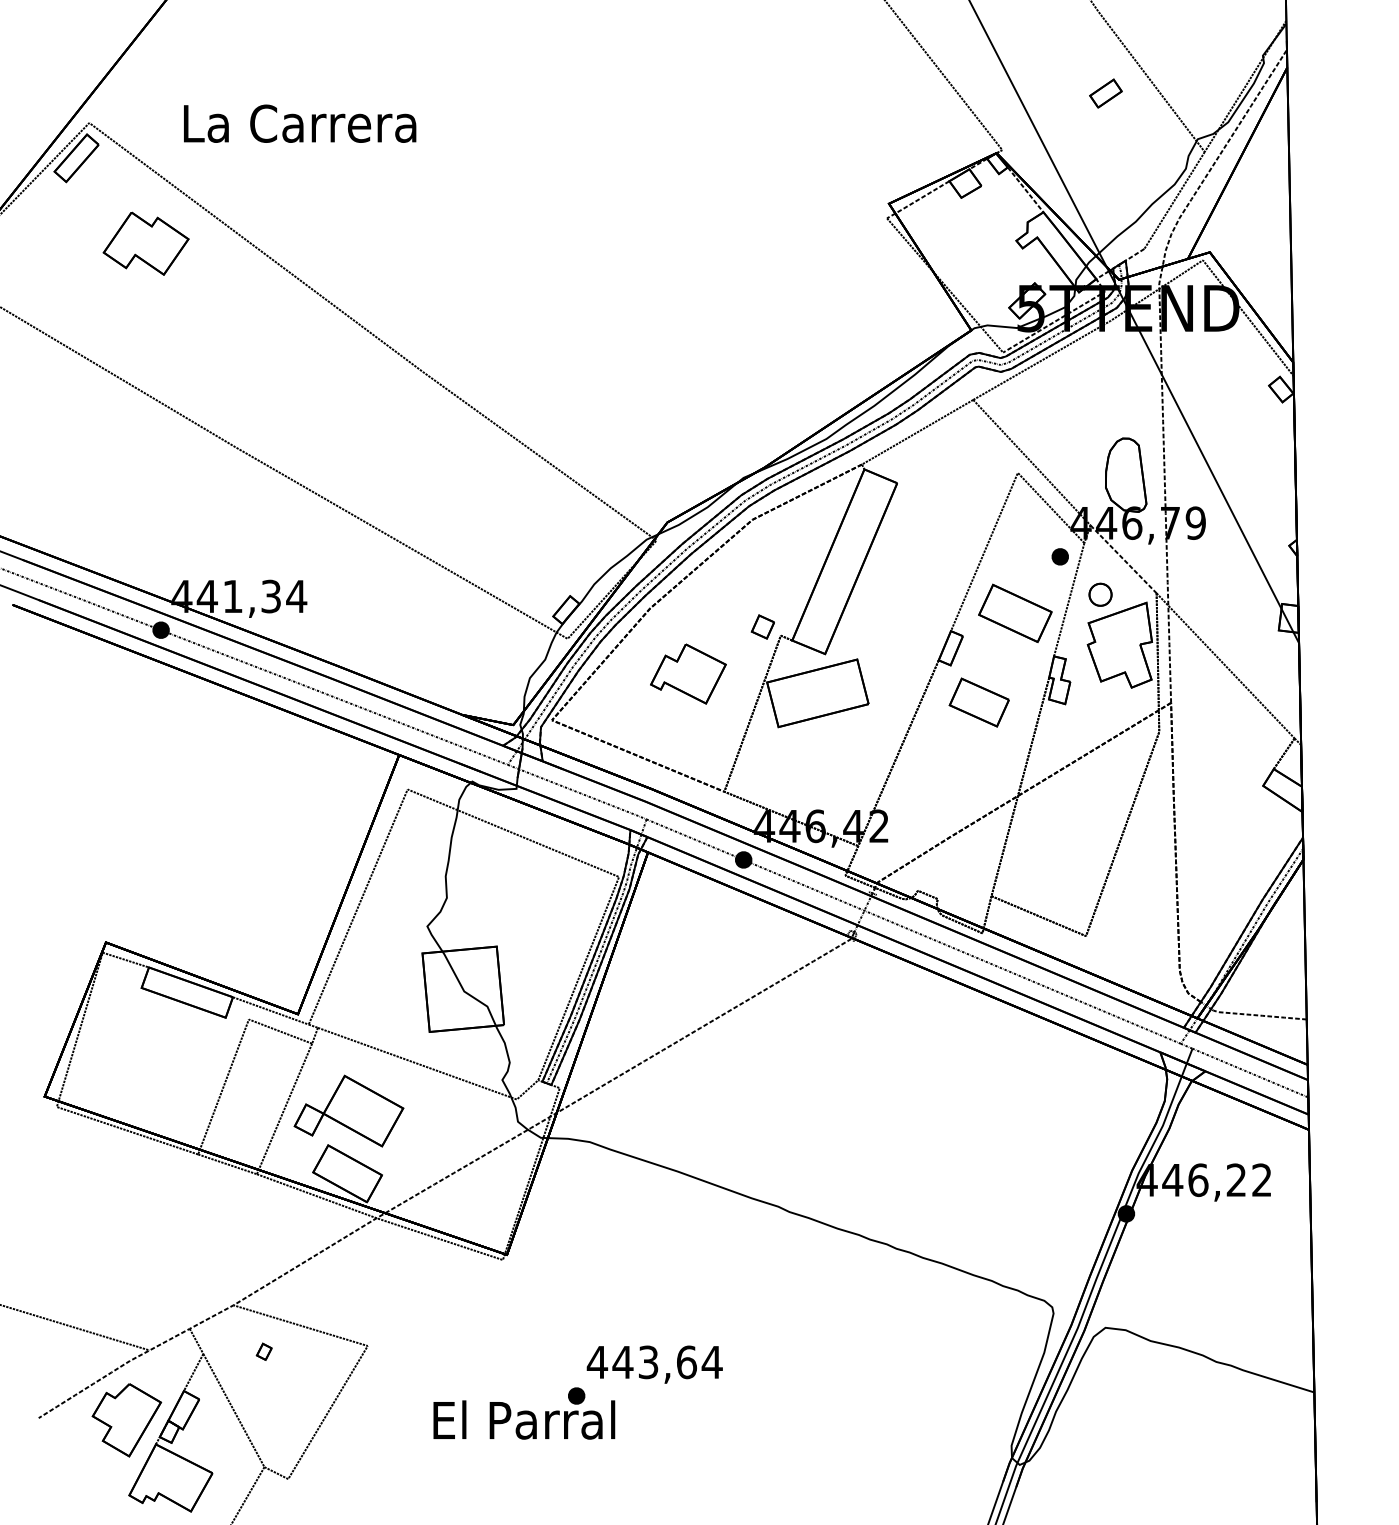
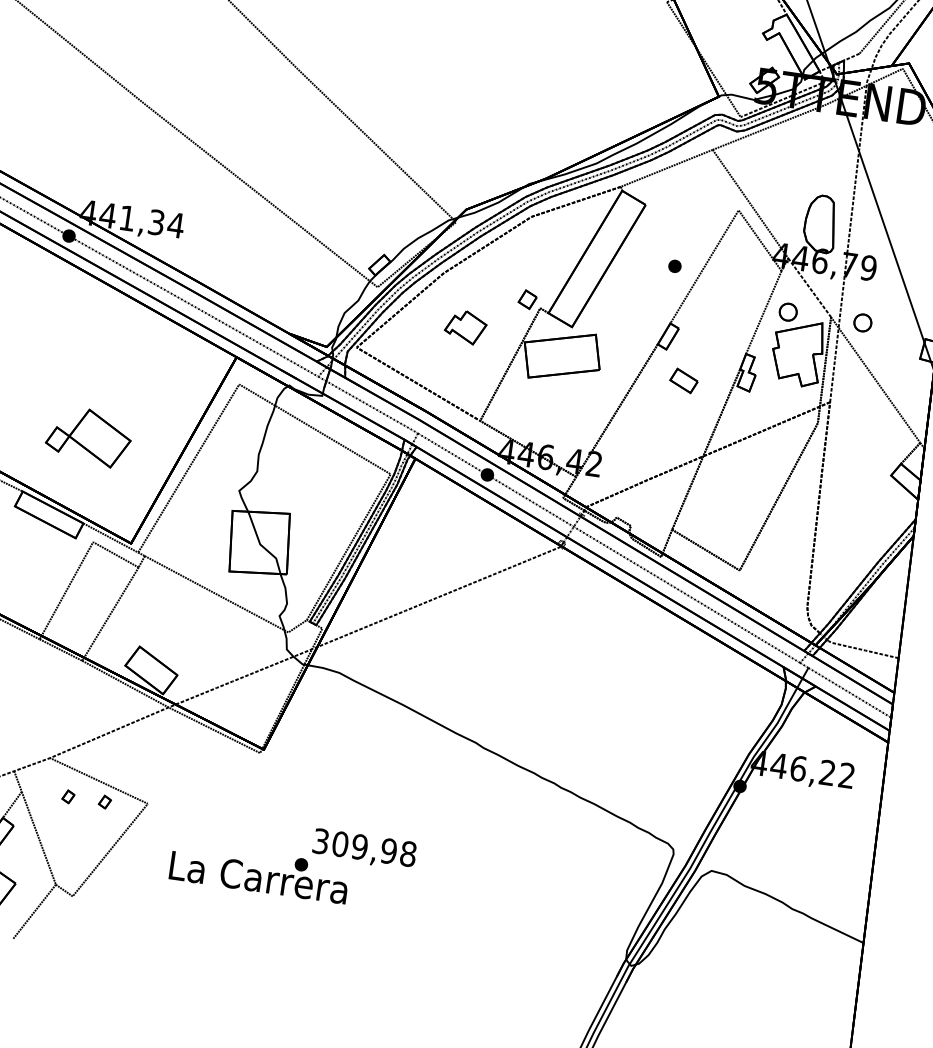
part: (1059, 556) -> (674, 266), moved
part: (1198, 594) -> (862, 322), added
part: (1015, 612) -> (721, 316), removed
part: (688, 673) -> (465, 326), size x0.7
part: (978, 702) -> (683, 380), size x0.6
part: (348, 1110) -> (88, 436), moved
part: (311, 1351) -> (104, 801), added
text: (654, 1362) -> (364, 847), 443,64 -> 309,98
text: (524, 1419) -> (259, 876), El Parral -> La Carrera

